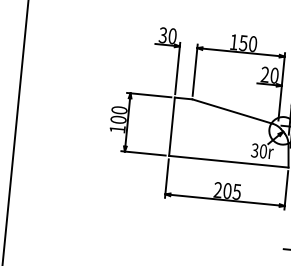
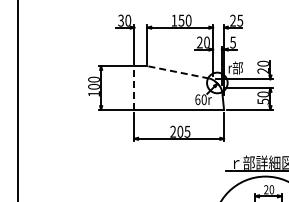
line: (231, 111) -> (177, 72), solid -> dashed
line: (172, 127) -> (134, 88), solid -> dashed
text: (254, 150) -> (197, 99), 30r -> 60r

